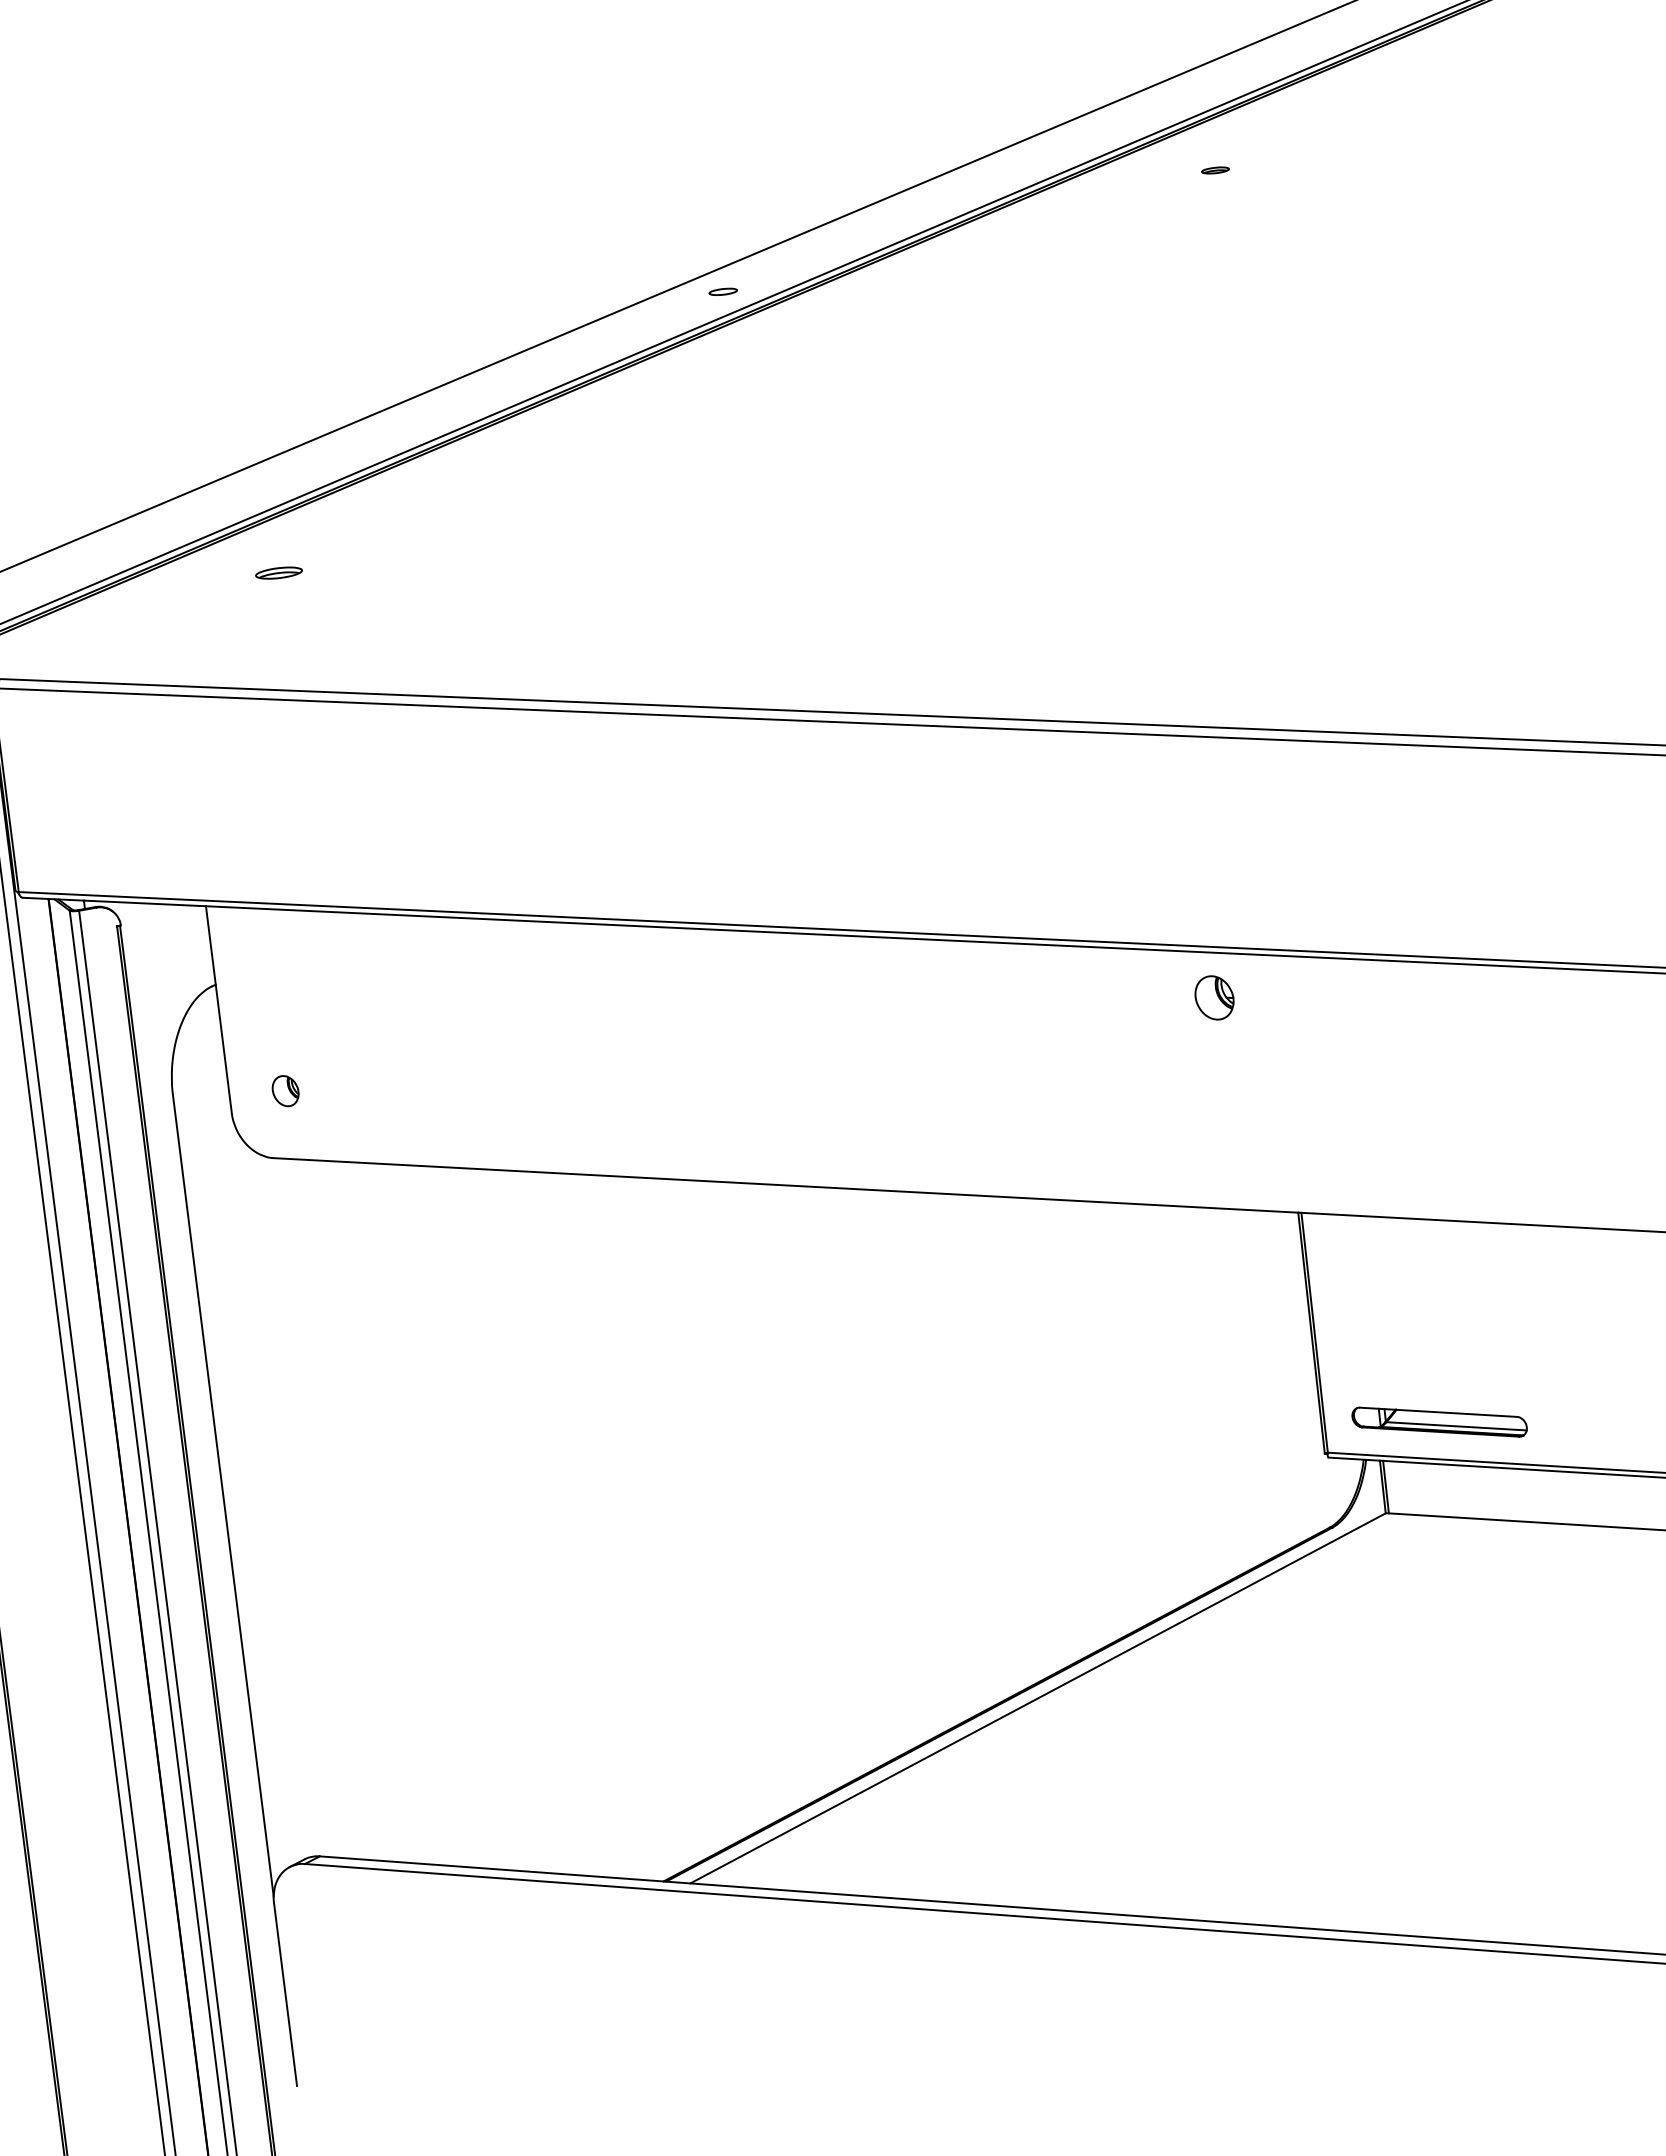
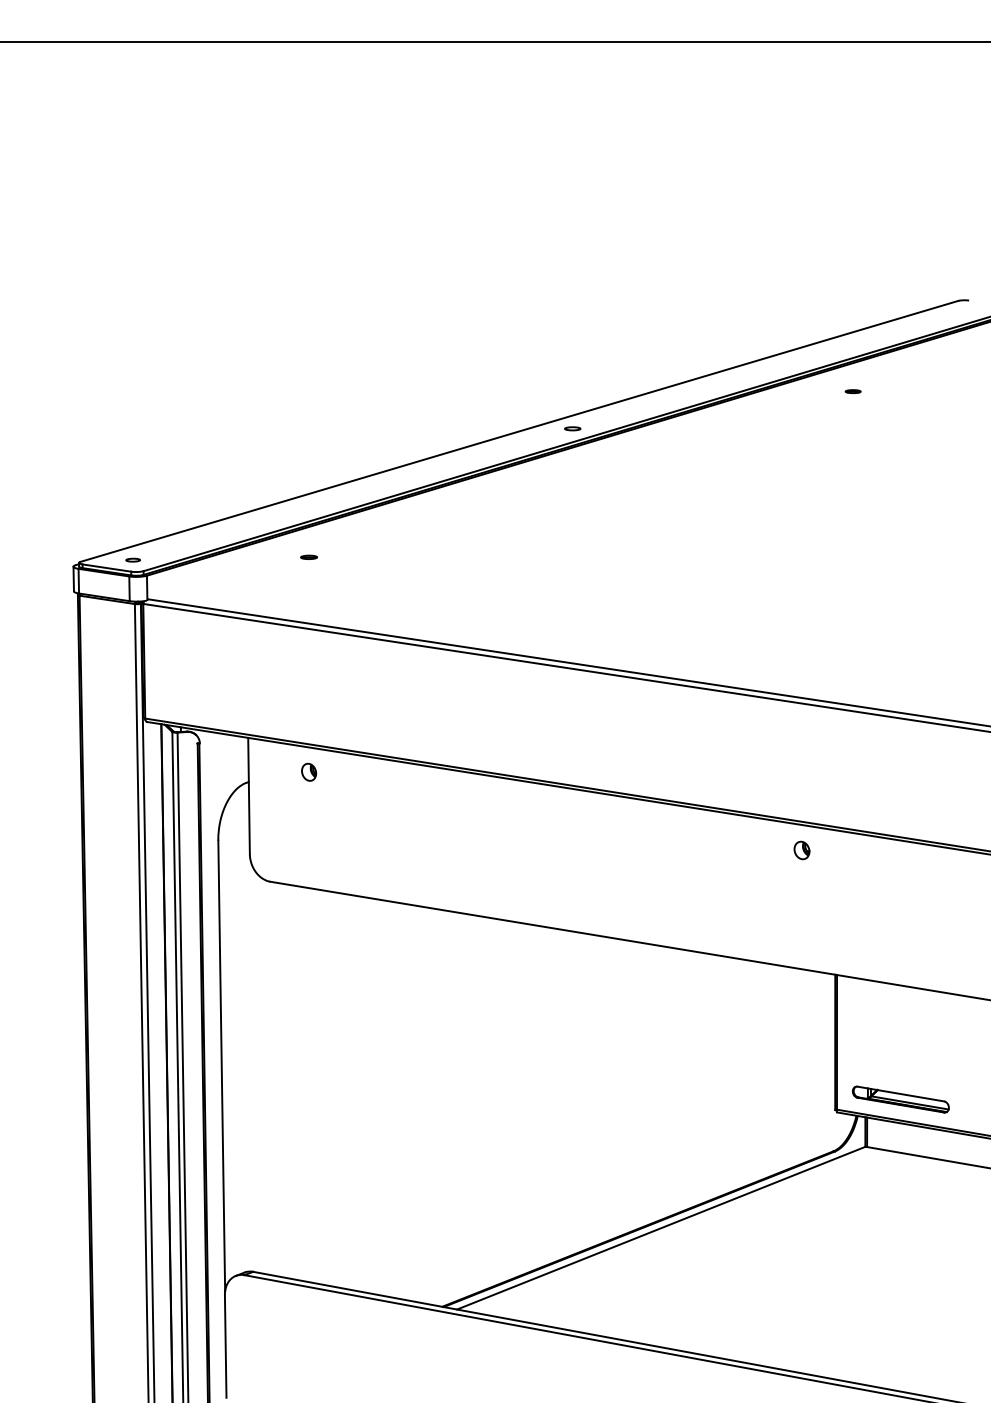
part: (277, 571) -> (308, 556), size x0.62
part: (1213, 998) -> (801, 850), size x0.71
part: (286, 1089) -> (309, 771), moved

